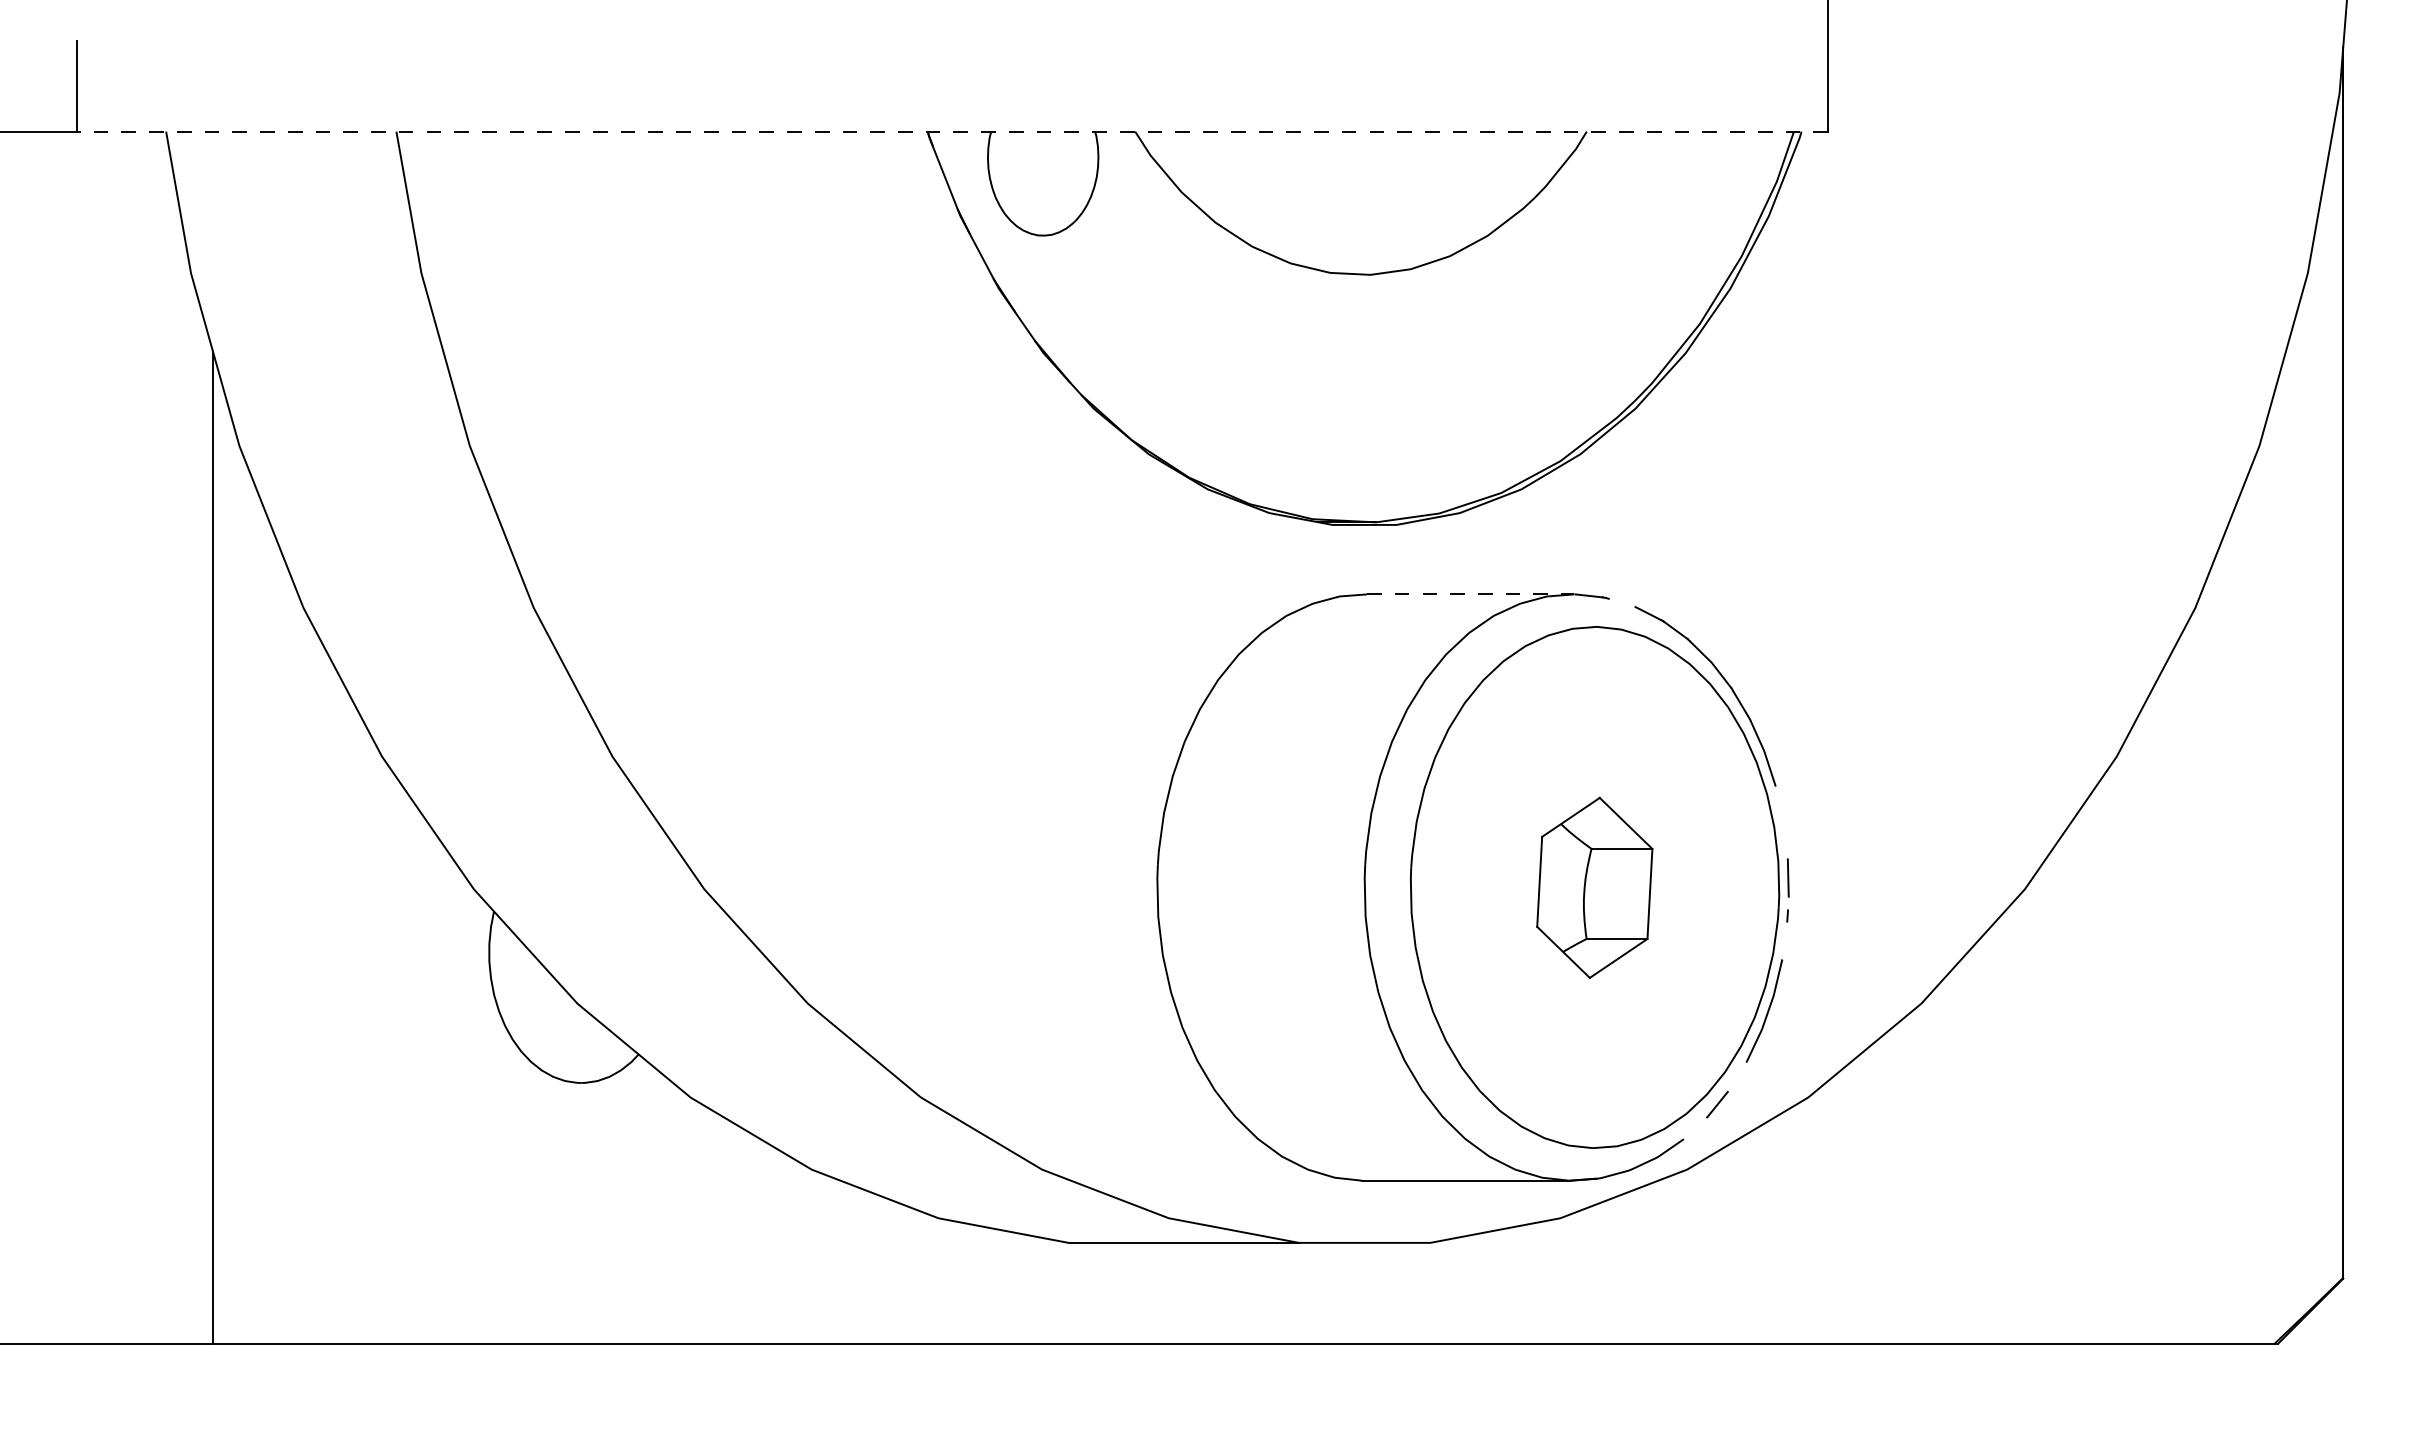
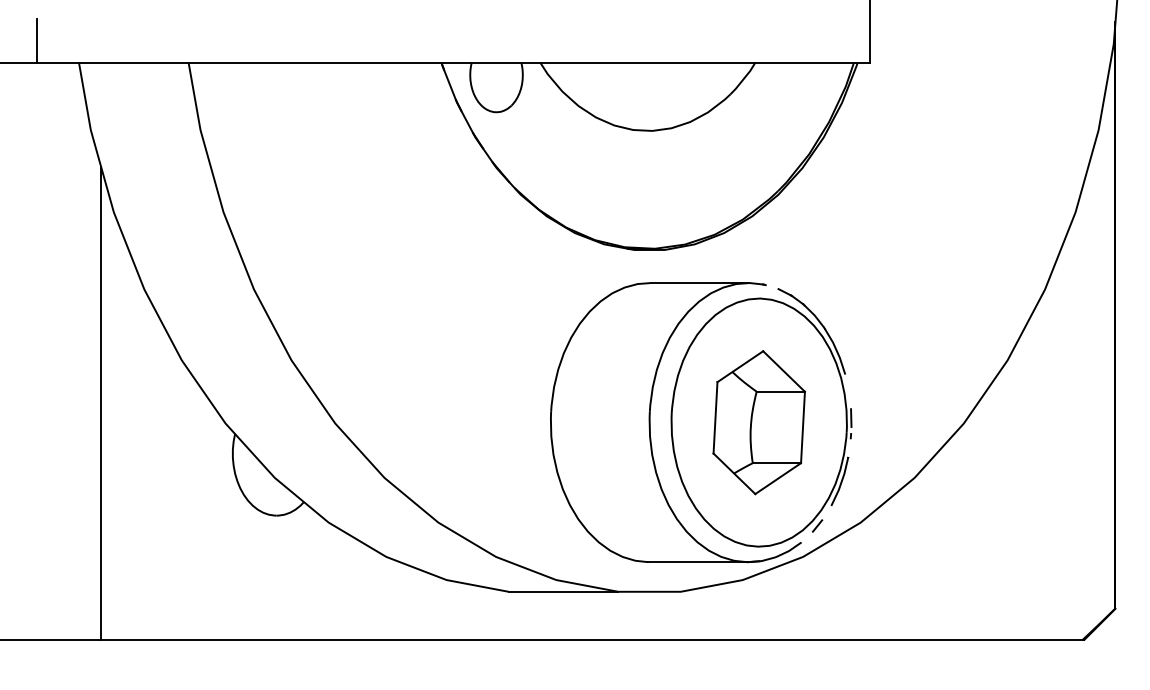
line: (952, 131) -> (453, 62), dashed -> solid
line: (1471, 595) -> (700, 283), dashed -> solid
part: (1593, 887) -> (758, 422), size x1.67

